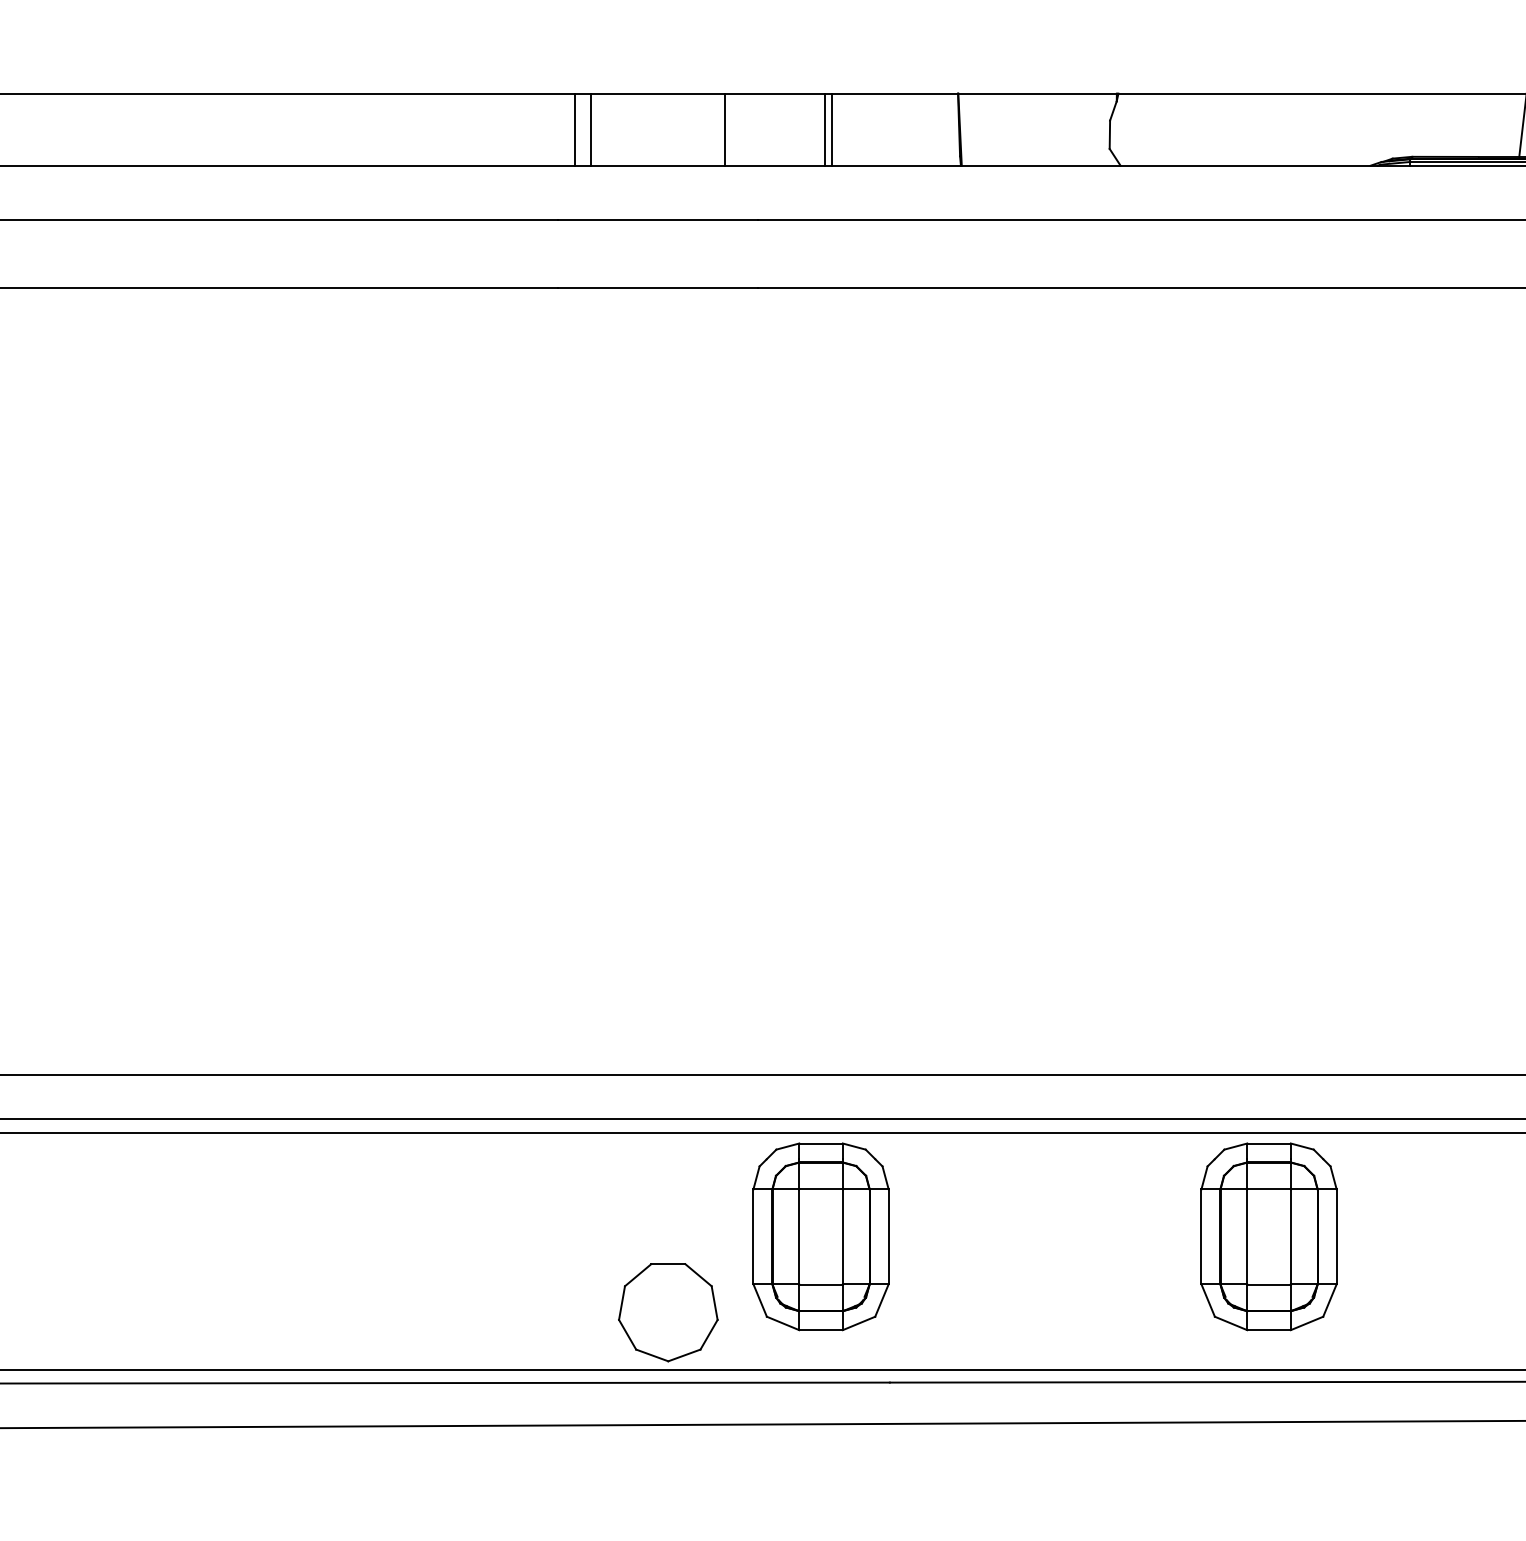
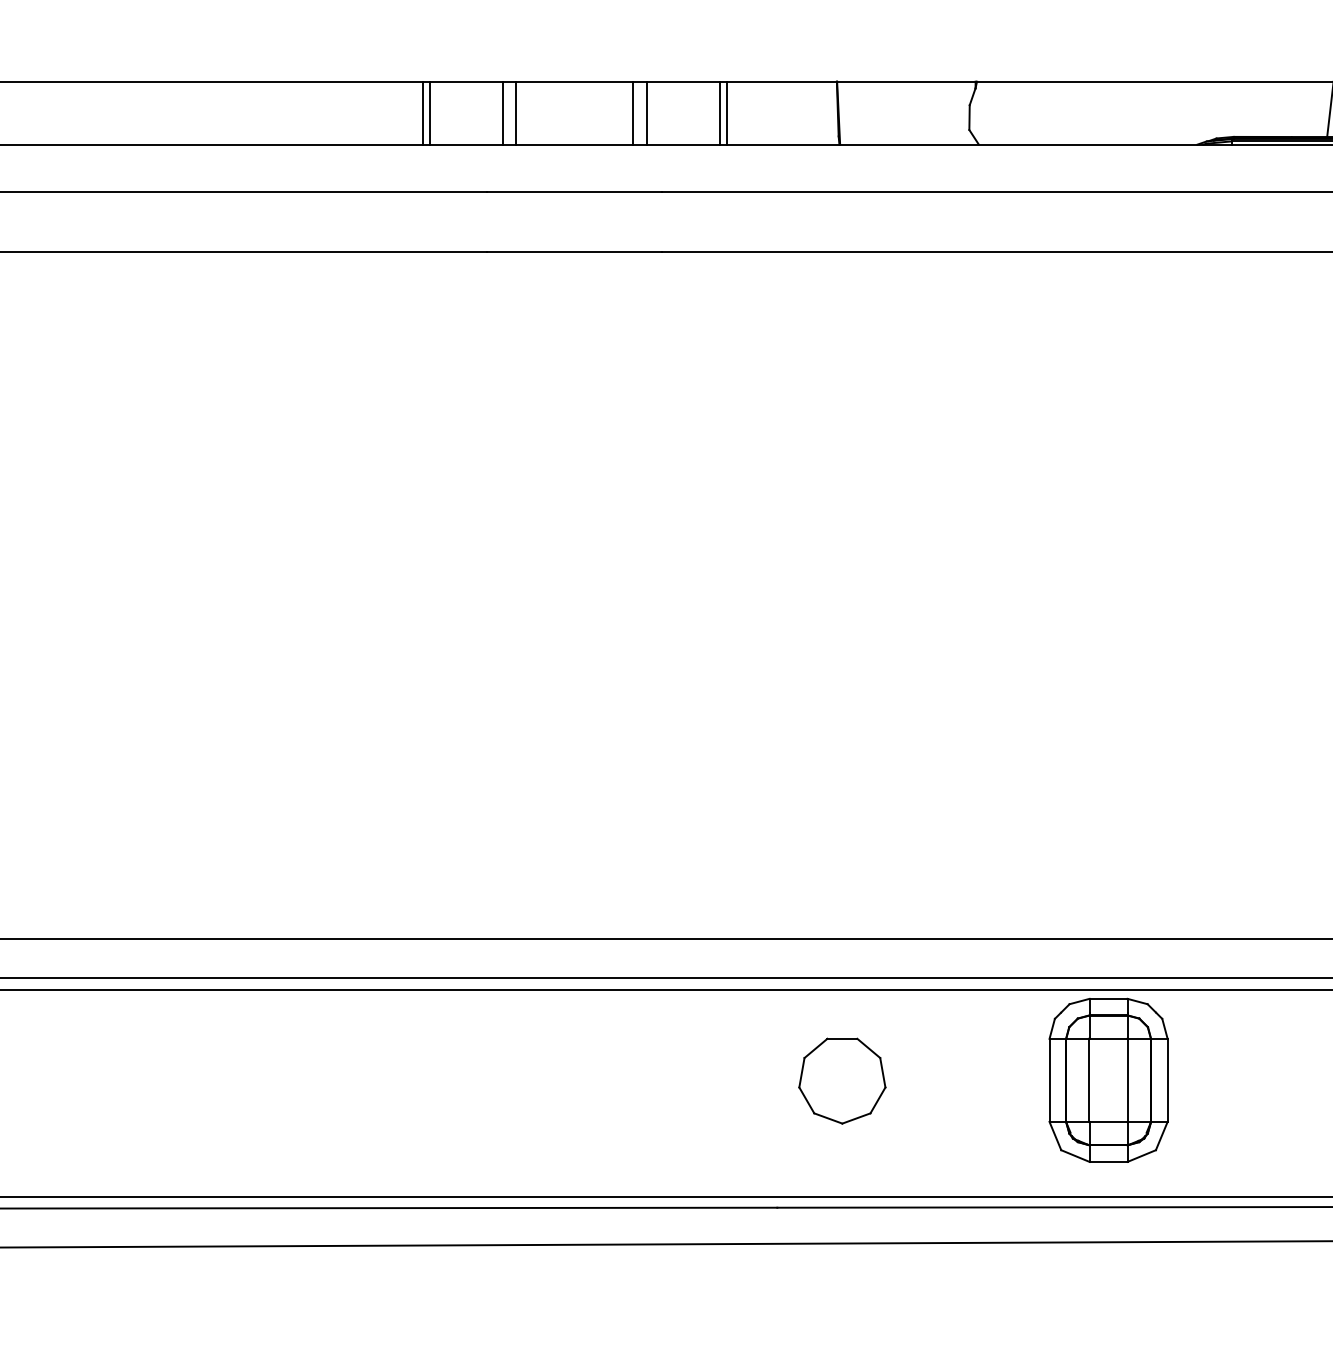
line: (484, 129) -> (423, 113), added
line: (491, 129) -> (429, 113), added
line: (740, 129) -> (646, 113), added
part: (820, 1236) -> (716, 1080), removed
part: (668, 1312) -> (842, 1080), moved

